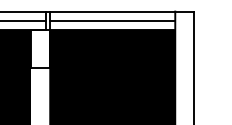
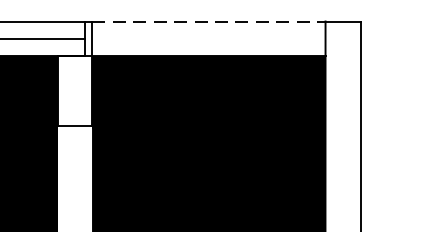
line: (112, 11) -> (209, 21), solid -> dashed
line: (112, 21) -> (209, 39), removed

